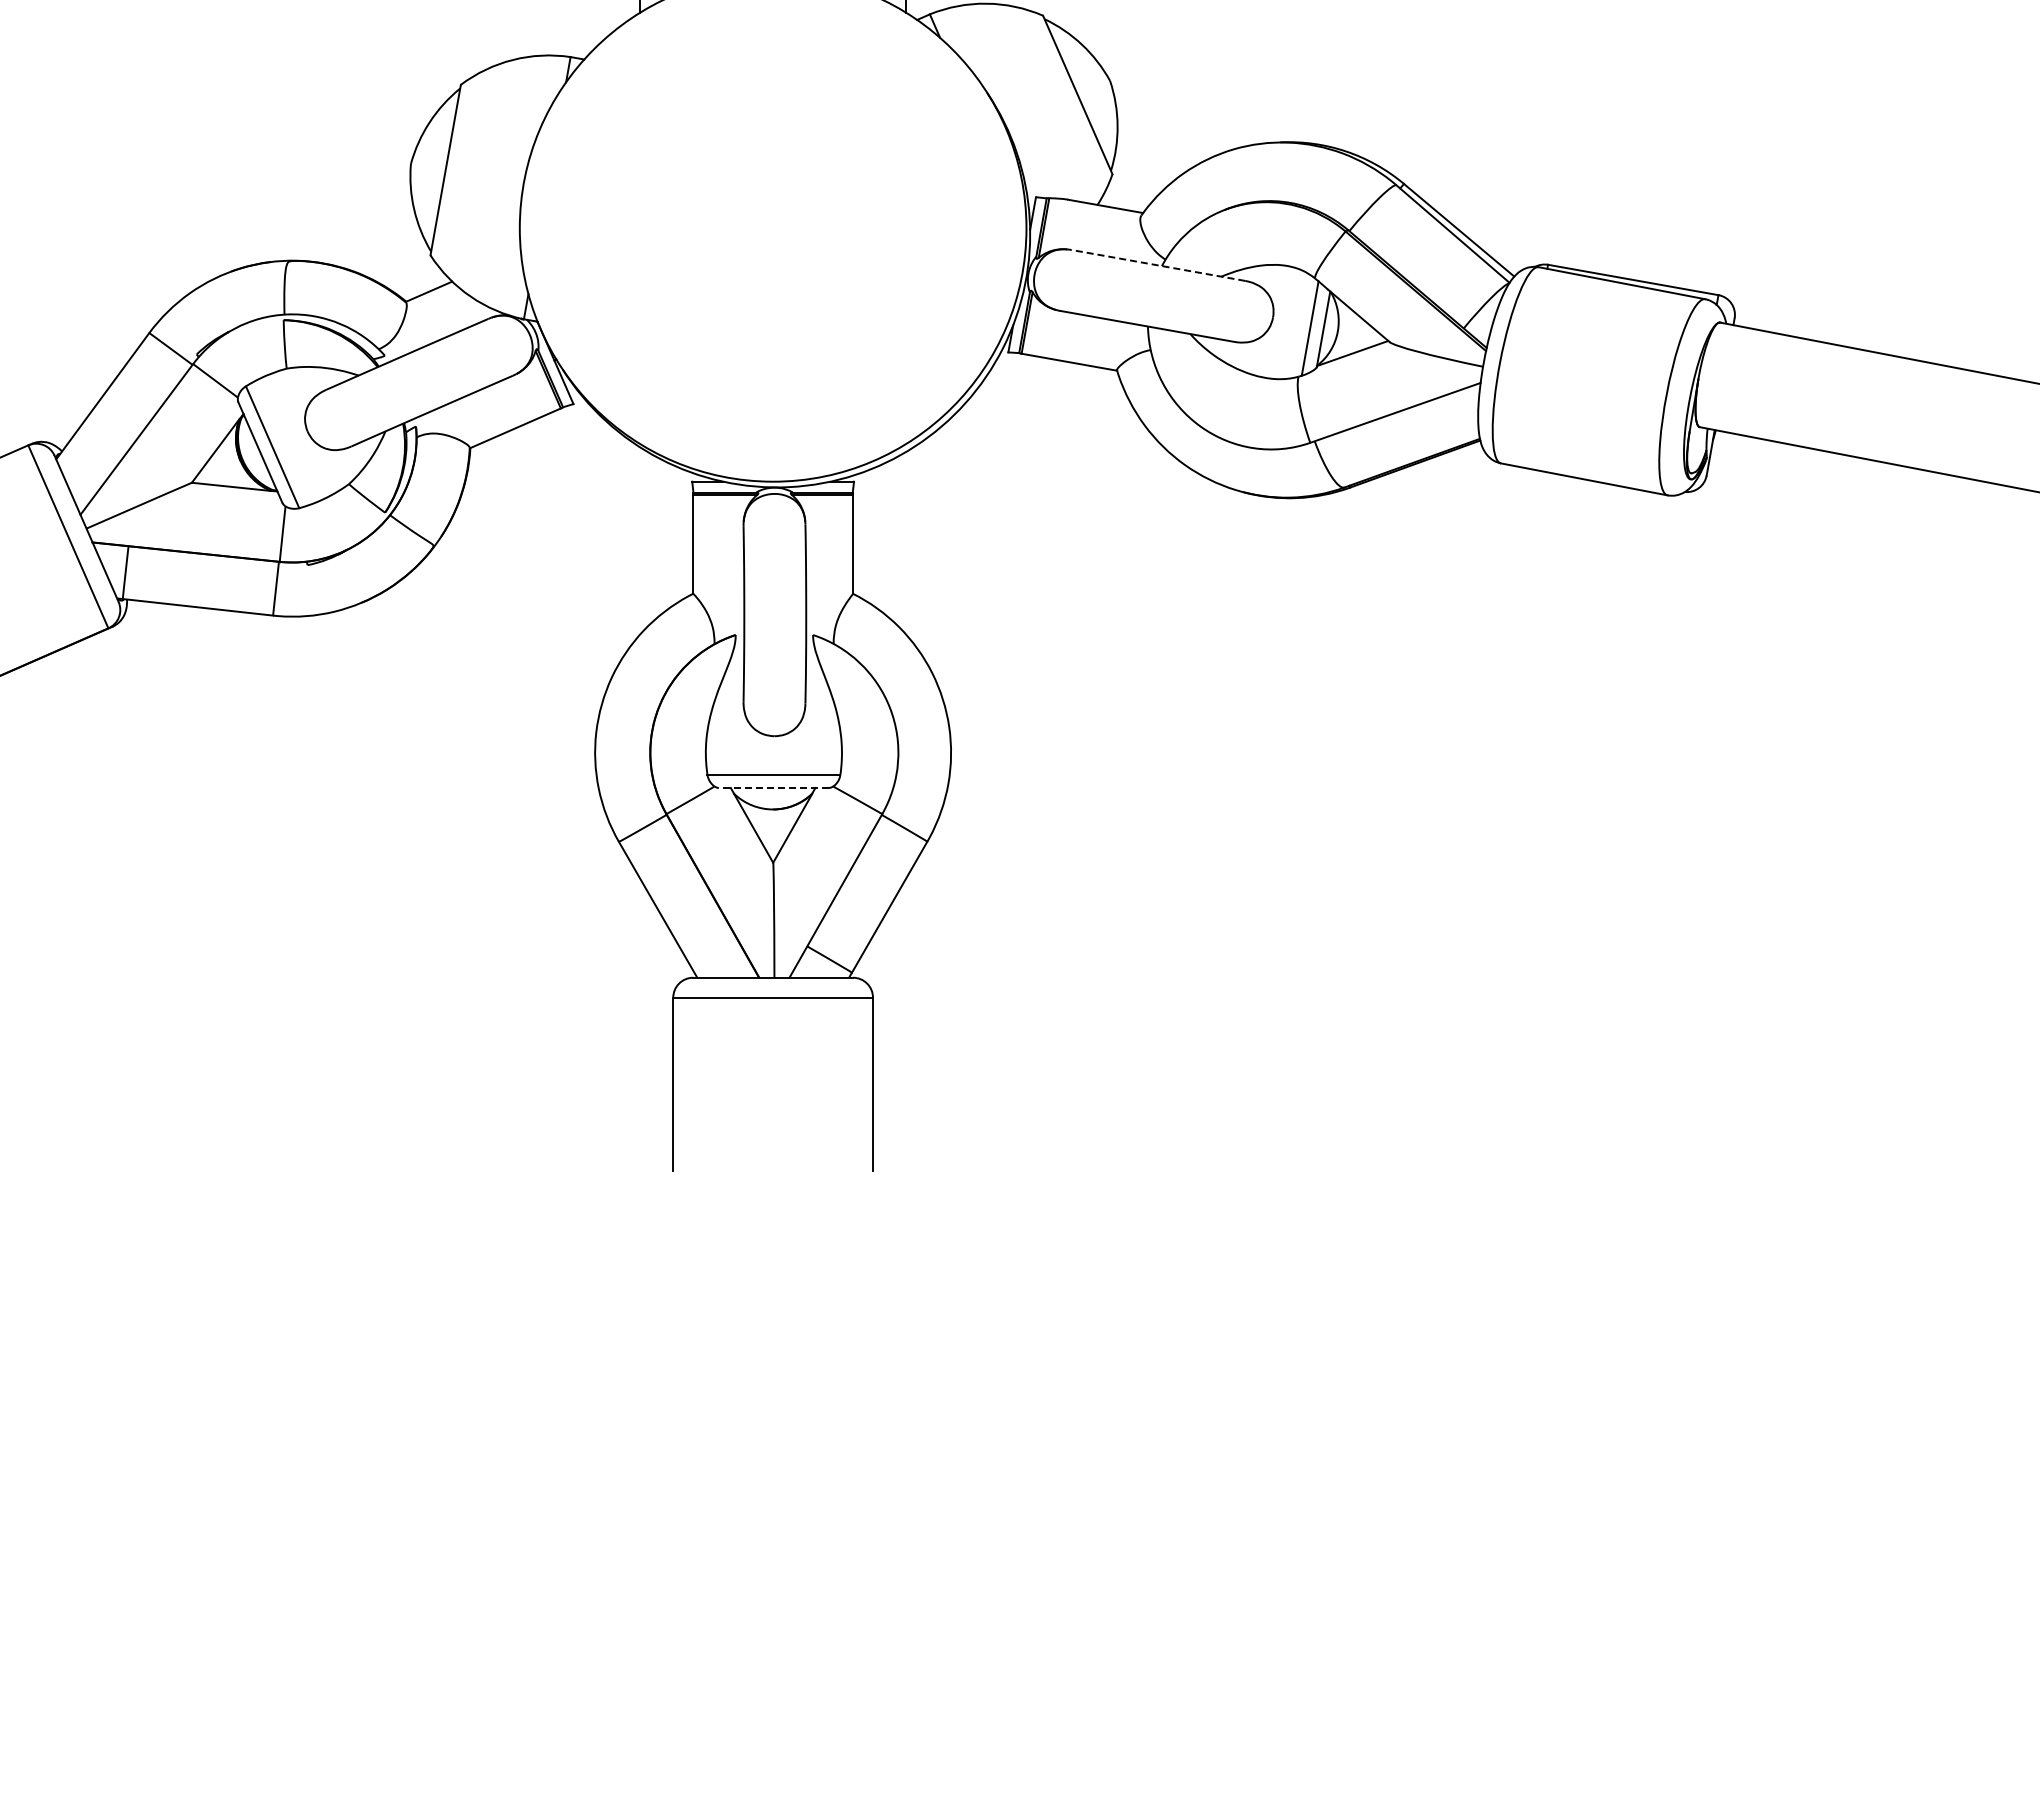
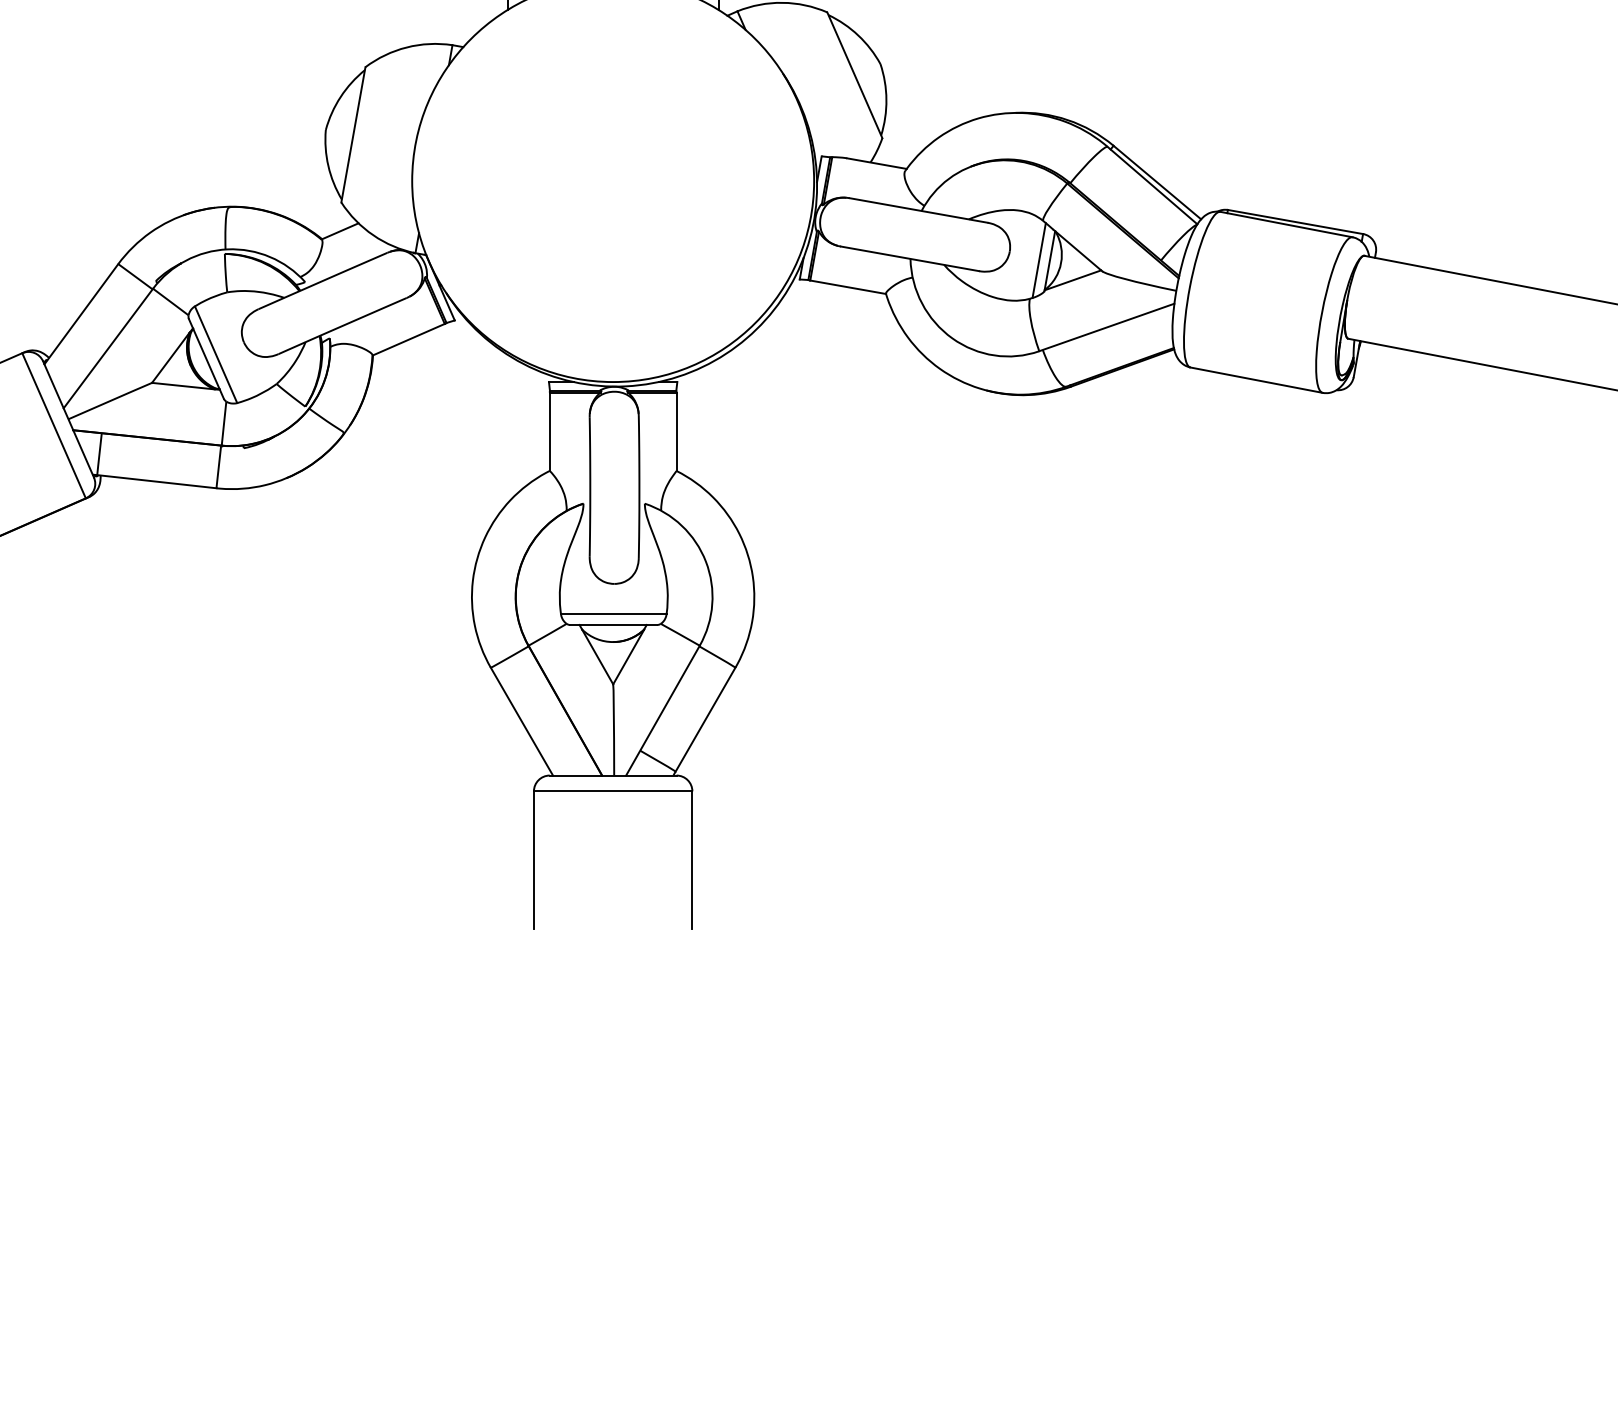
line: (1157, 265) -> (918, 210), dashed -> solid
line: (773, 787) -> (613, 624), dashed -> solid

